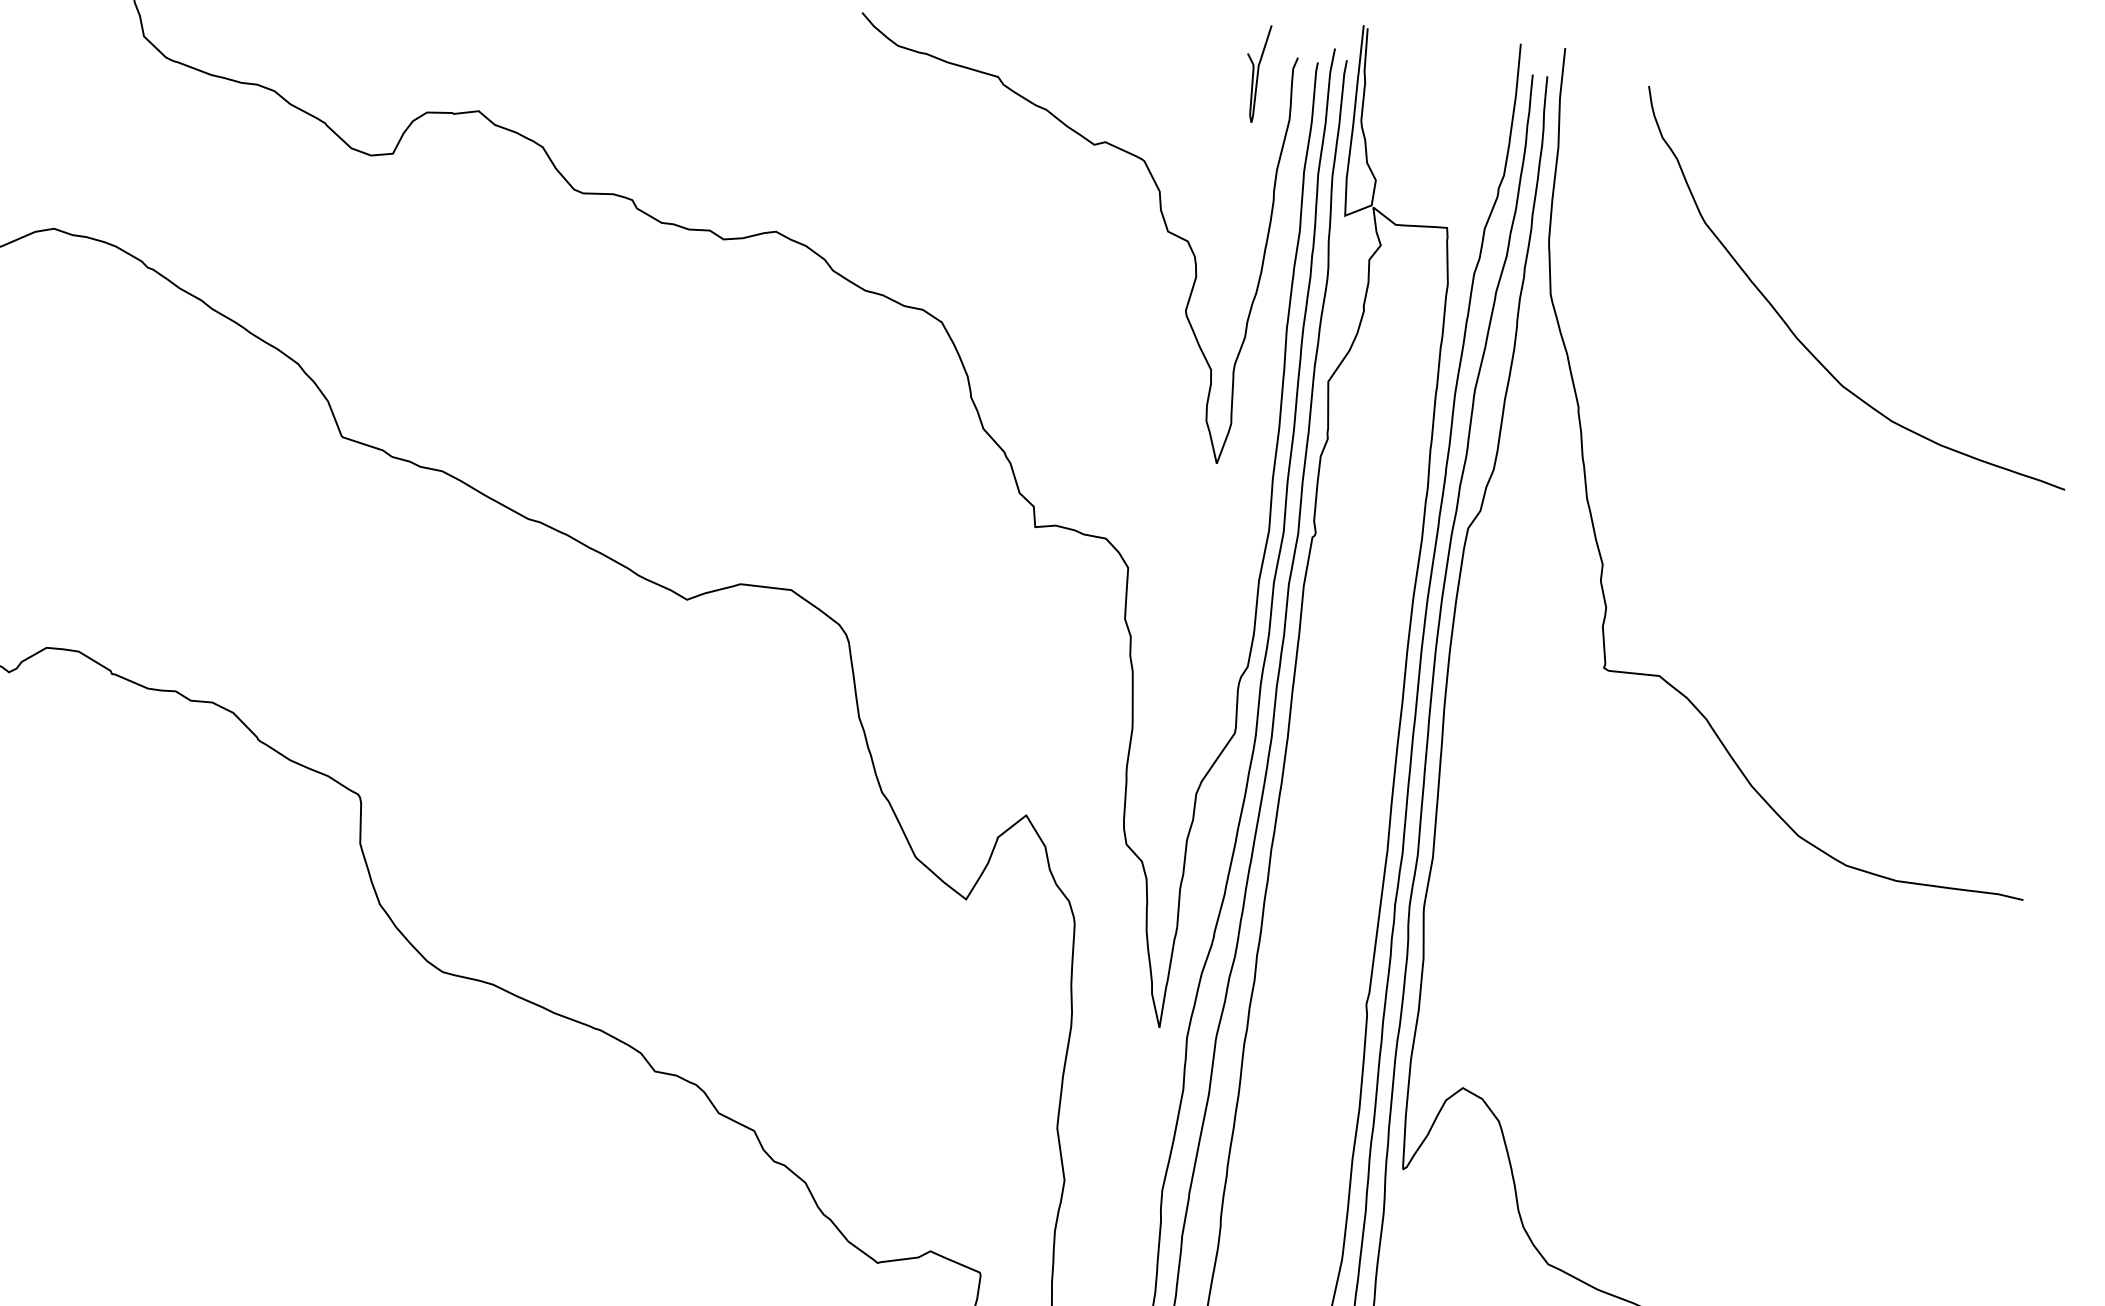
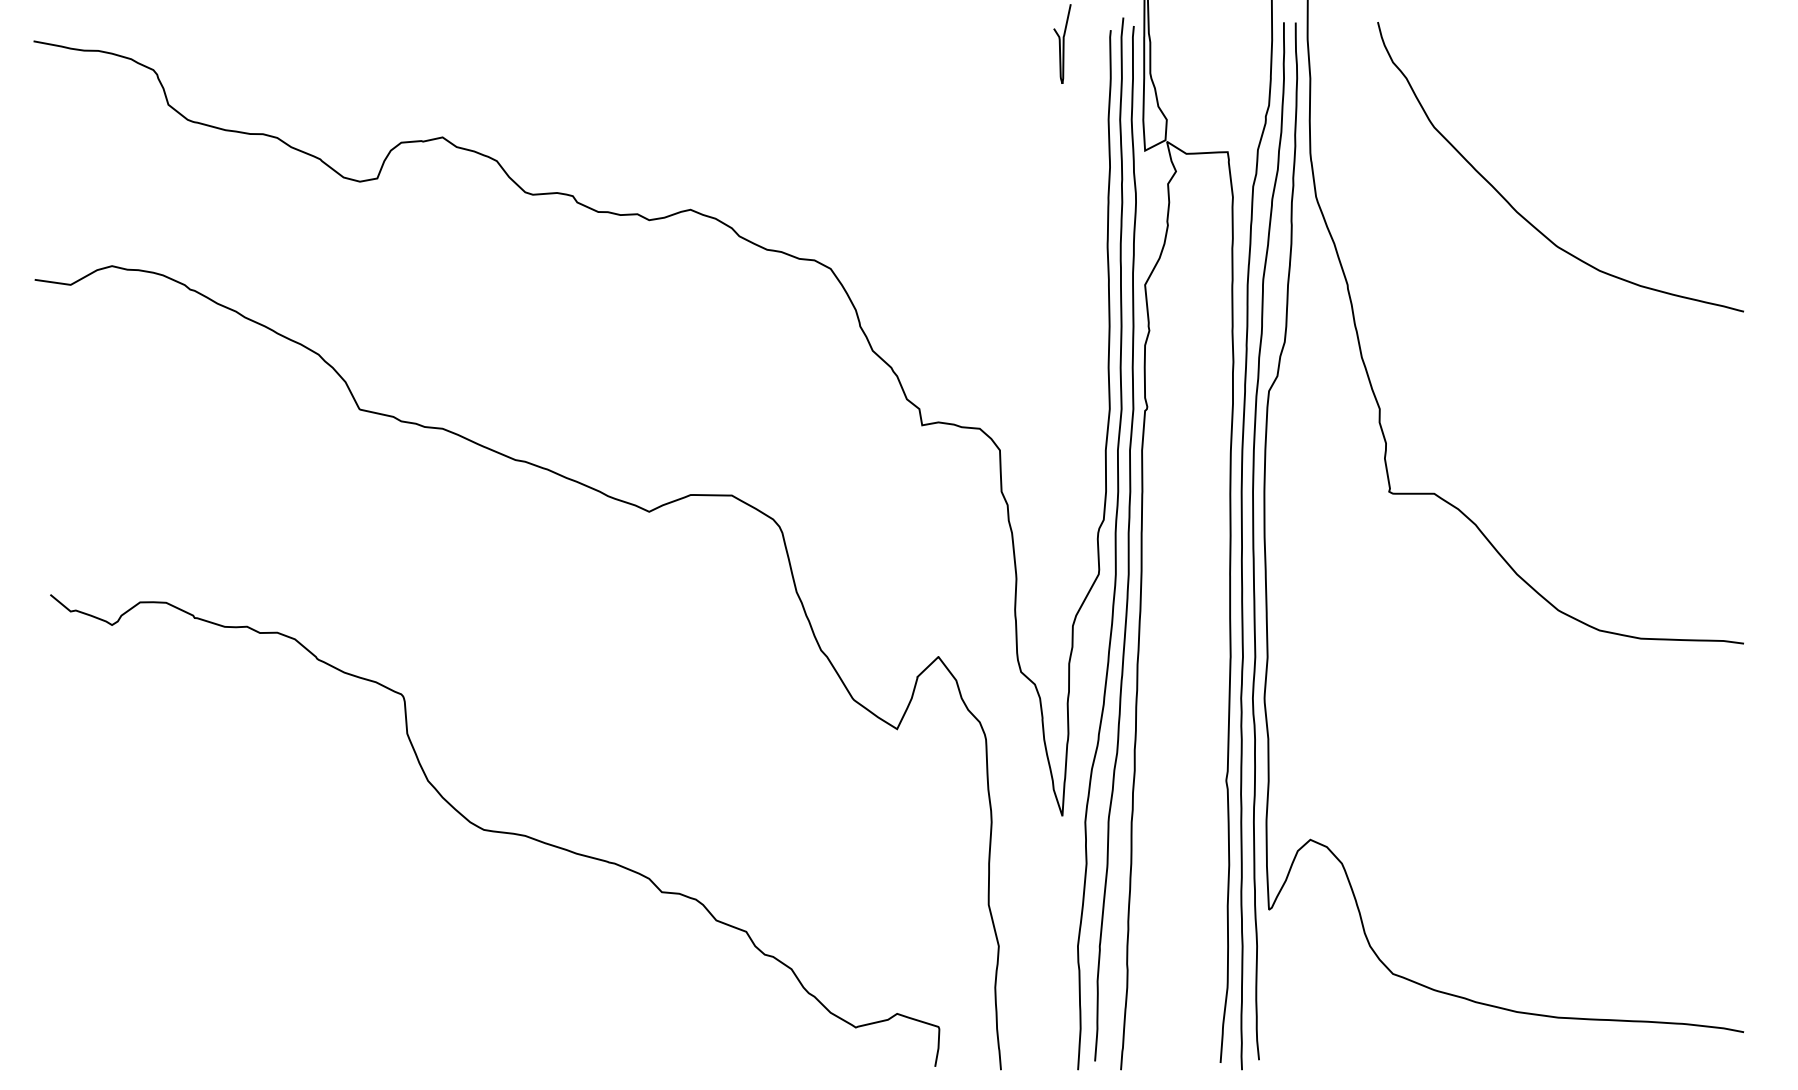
curve: (1094, 146) -> (938, 115), removed

